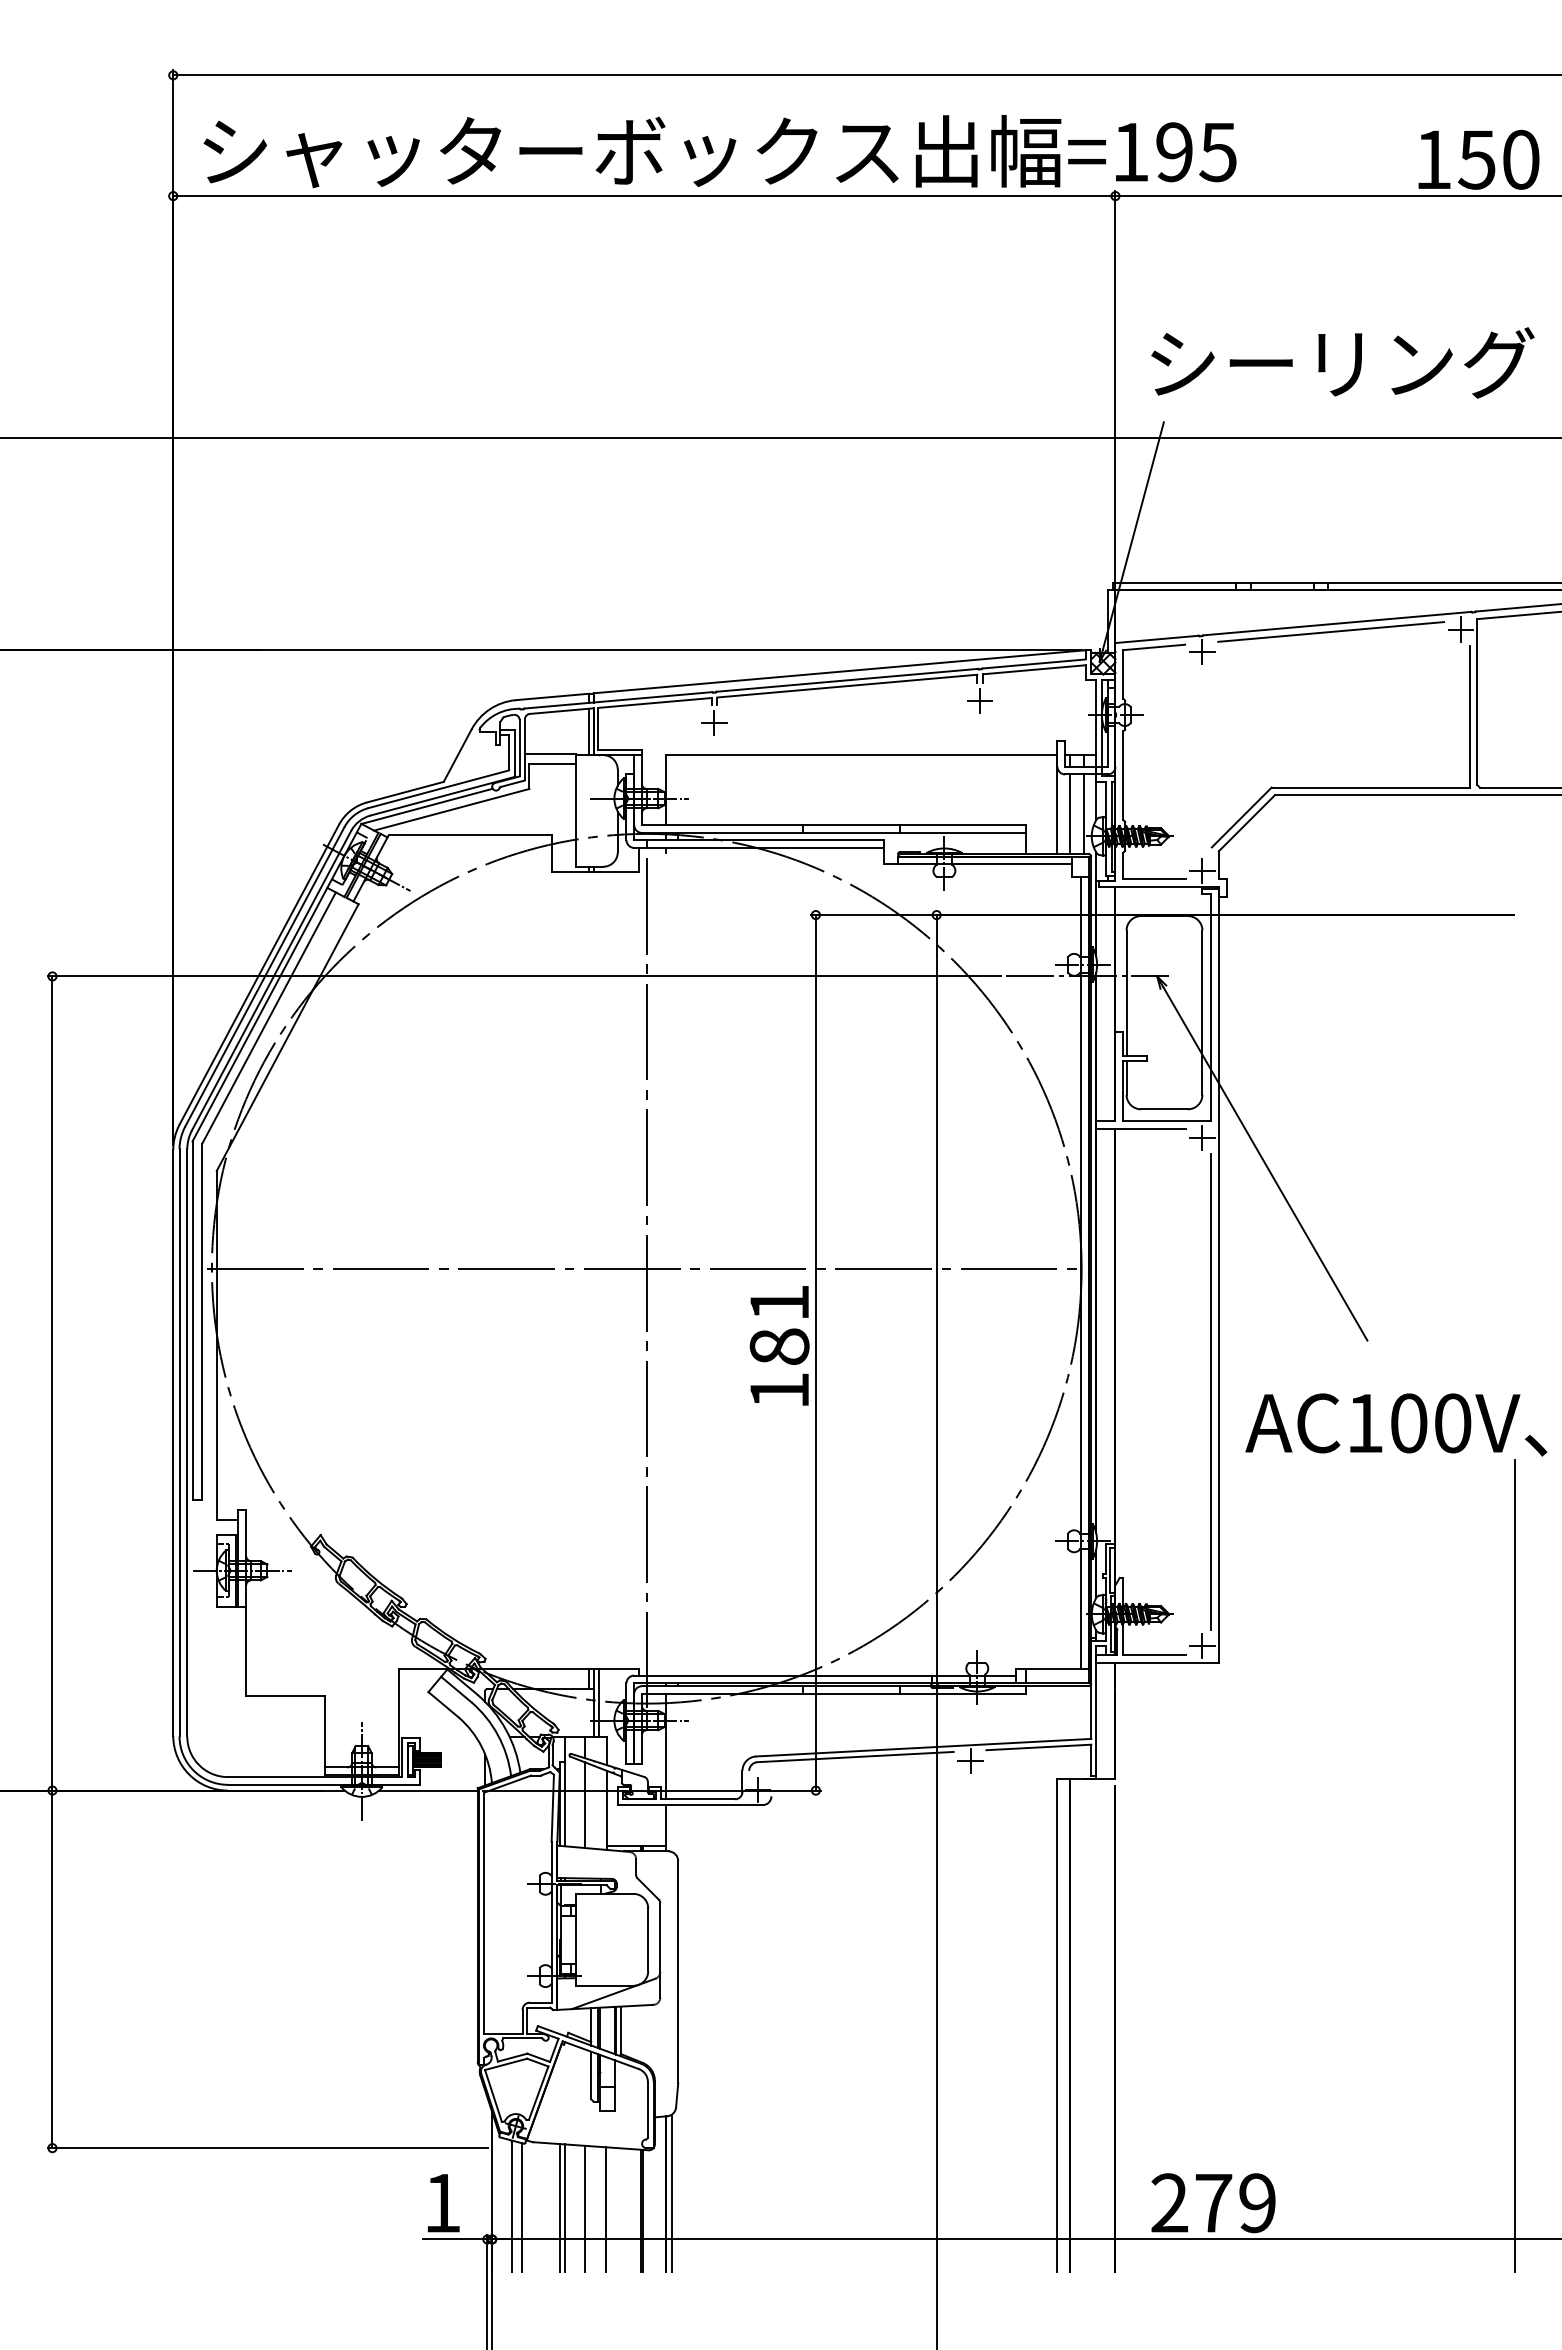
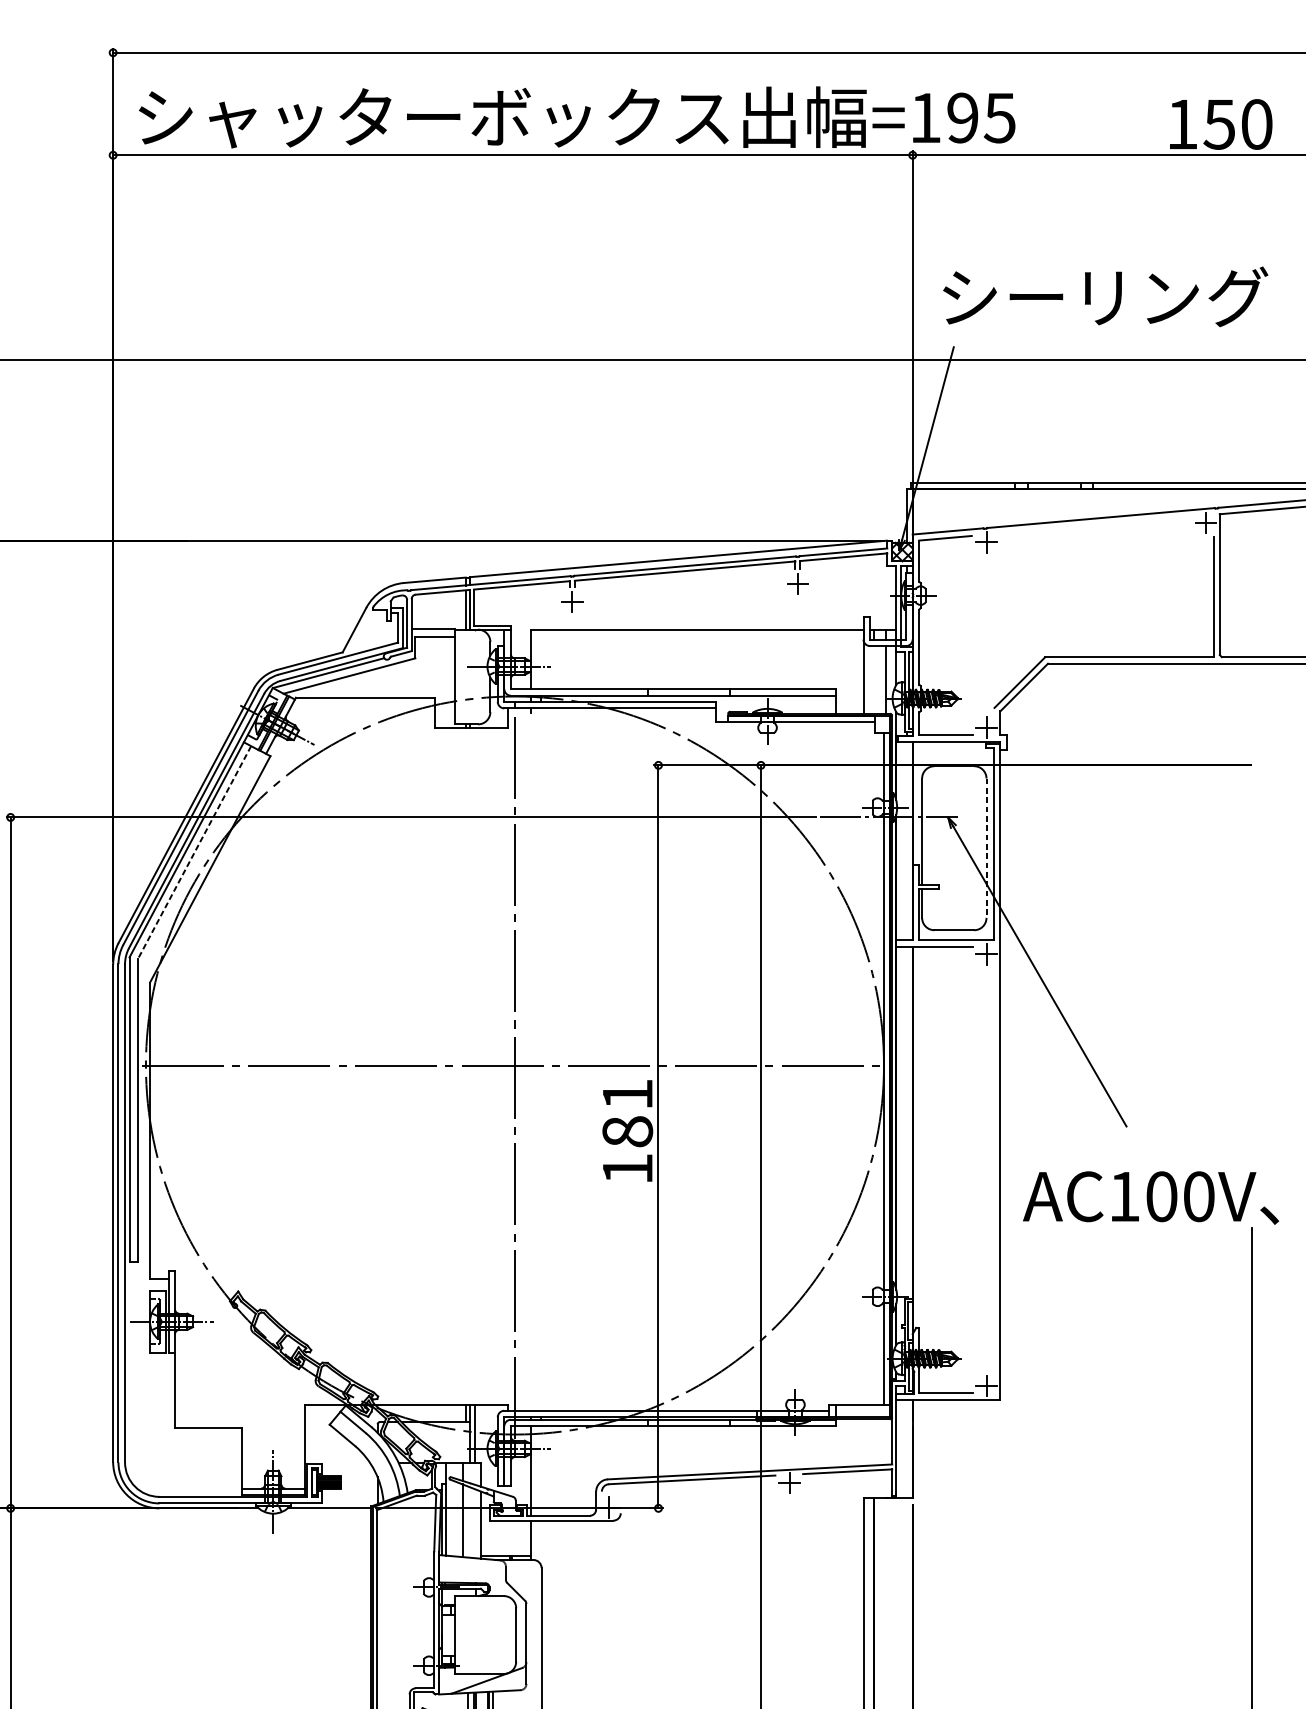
line: (1331, 631) -> (1096, 524), removed
line: (1069, 814) -> (873, 680), removed
line: (1202, 1013) -> (986, 848), solid -> dashed
line: (268, 1018) -> (193, 853), solid -> dashed
line: (1211, 1391) -> (994, 1169), removed

